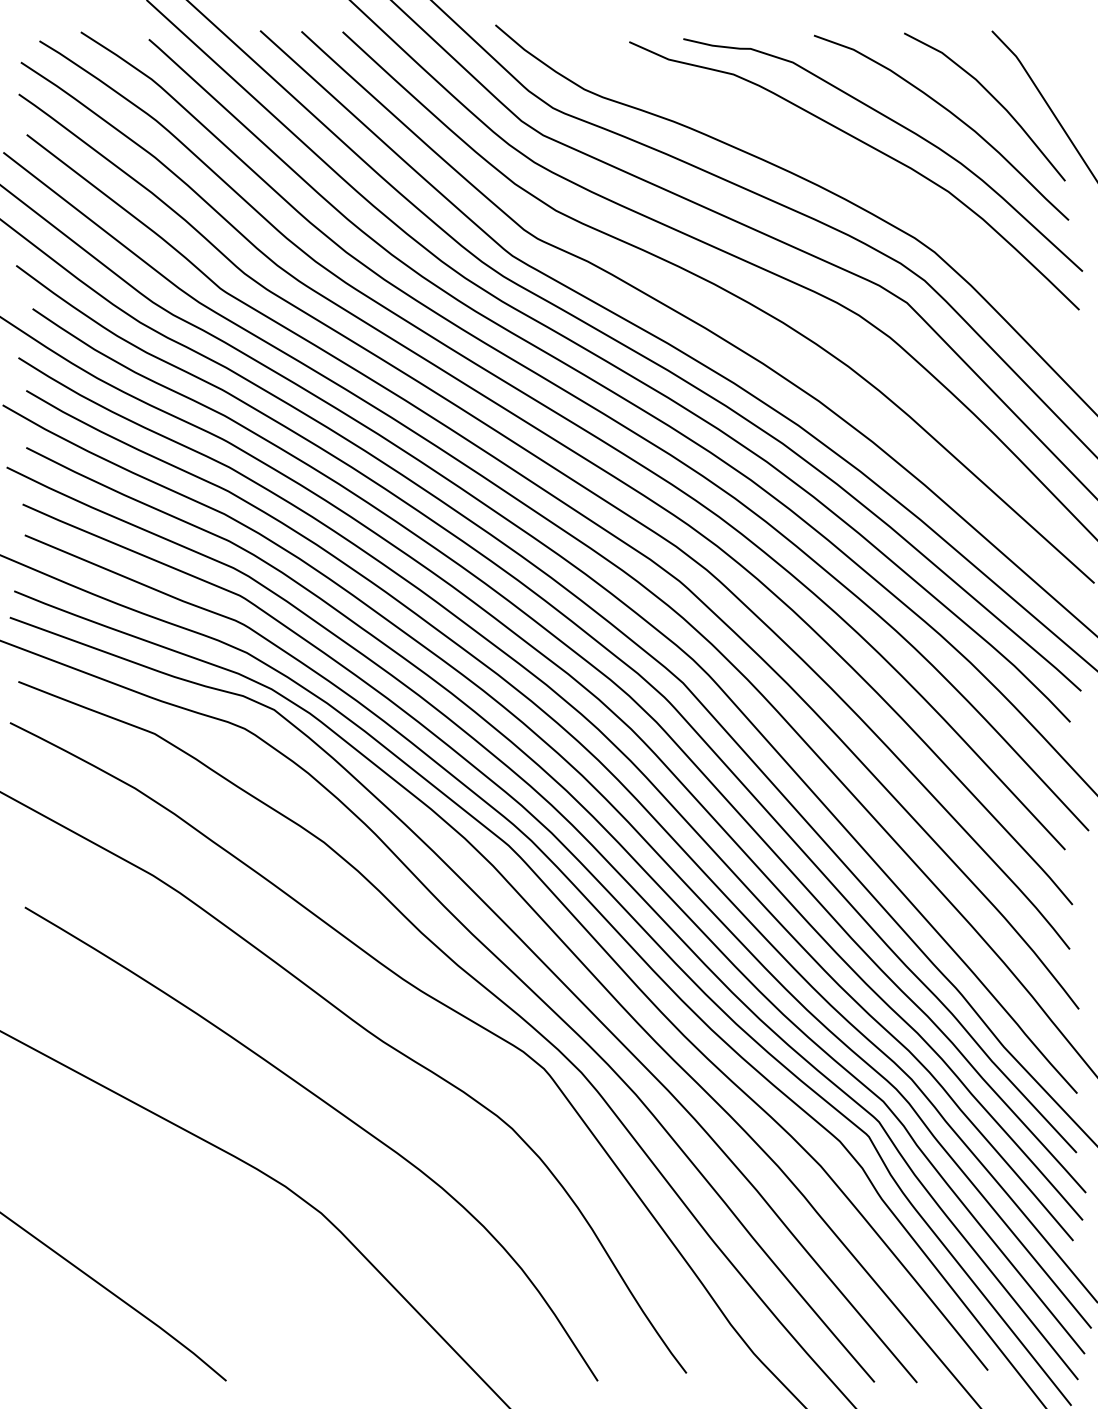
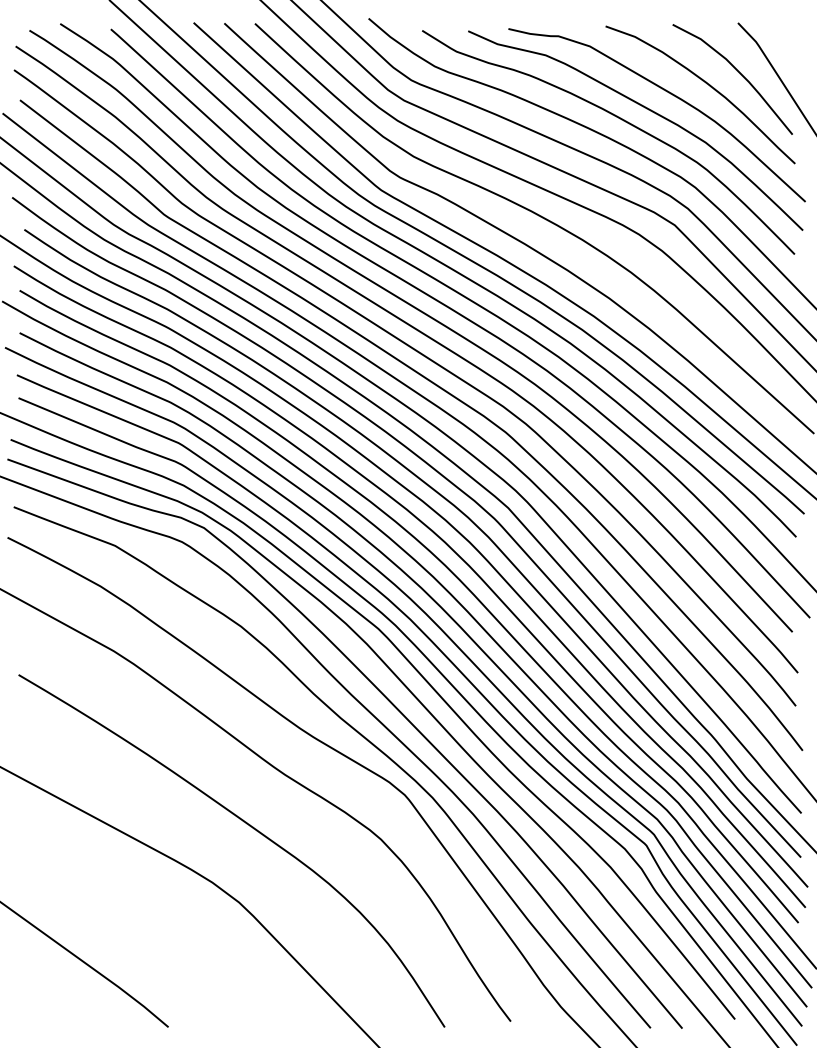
curve: (833, 160) -> (620, 119), added

